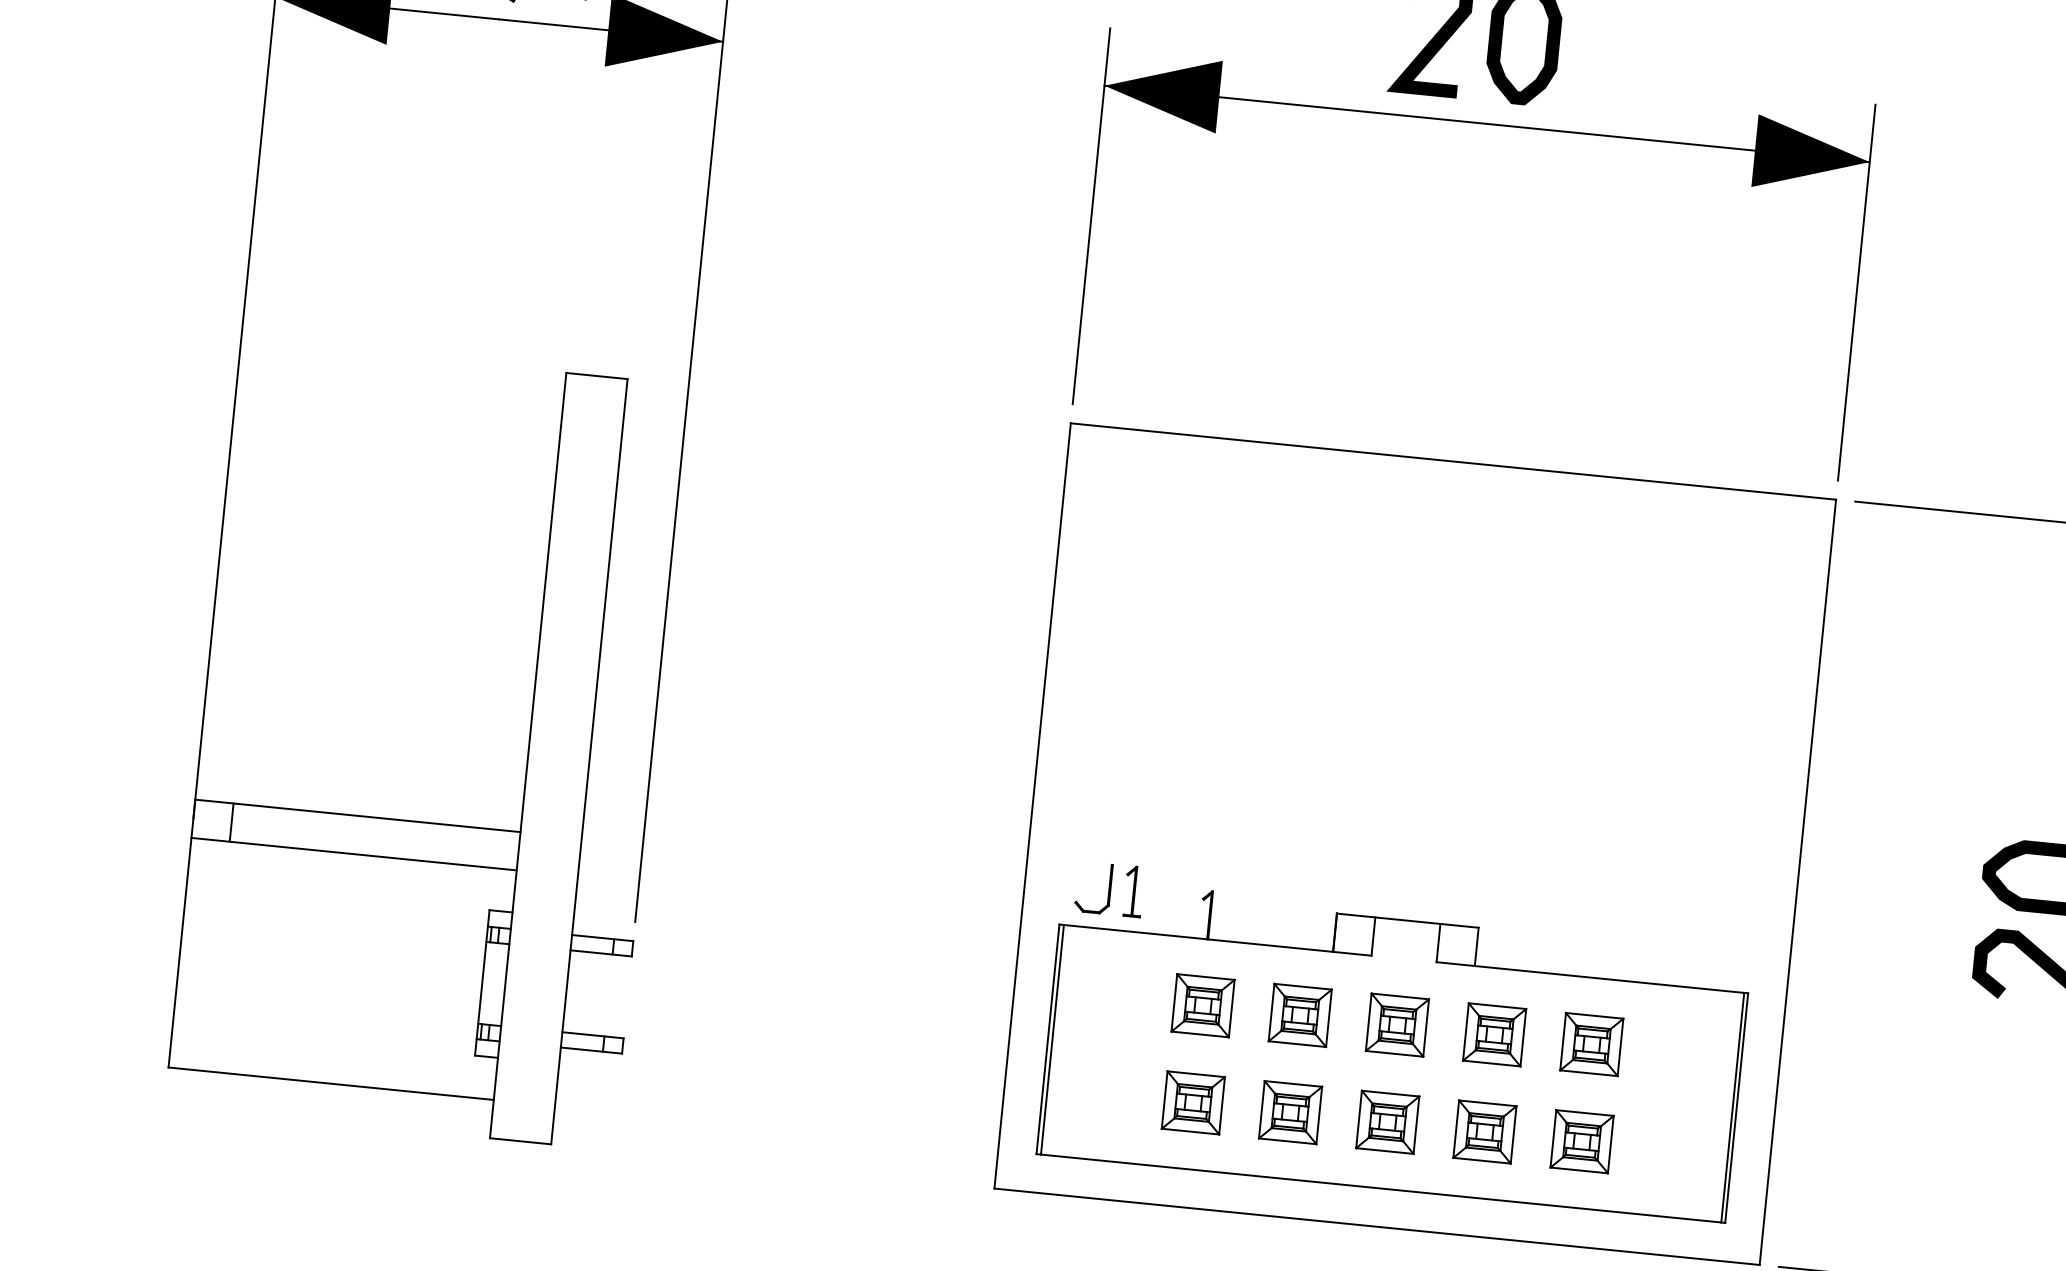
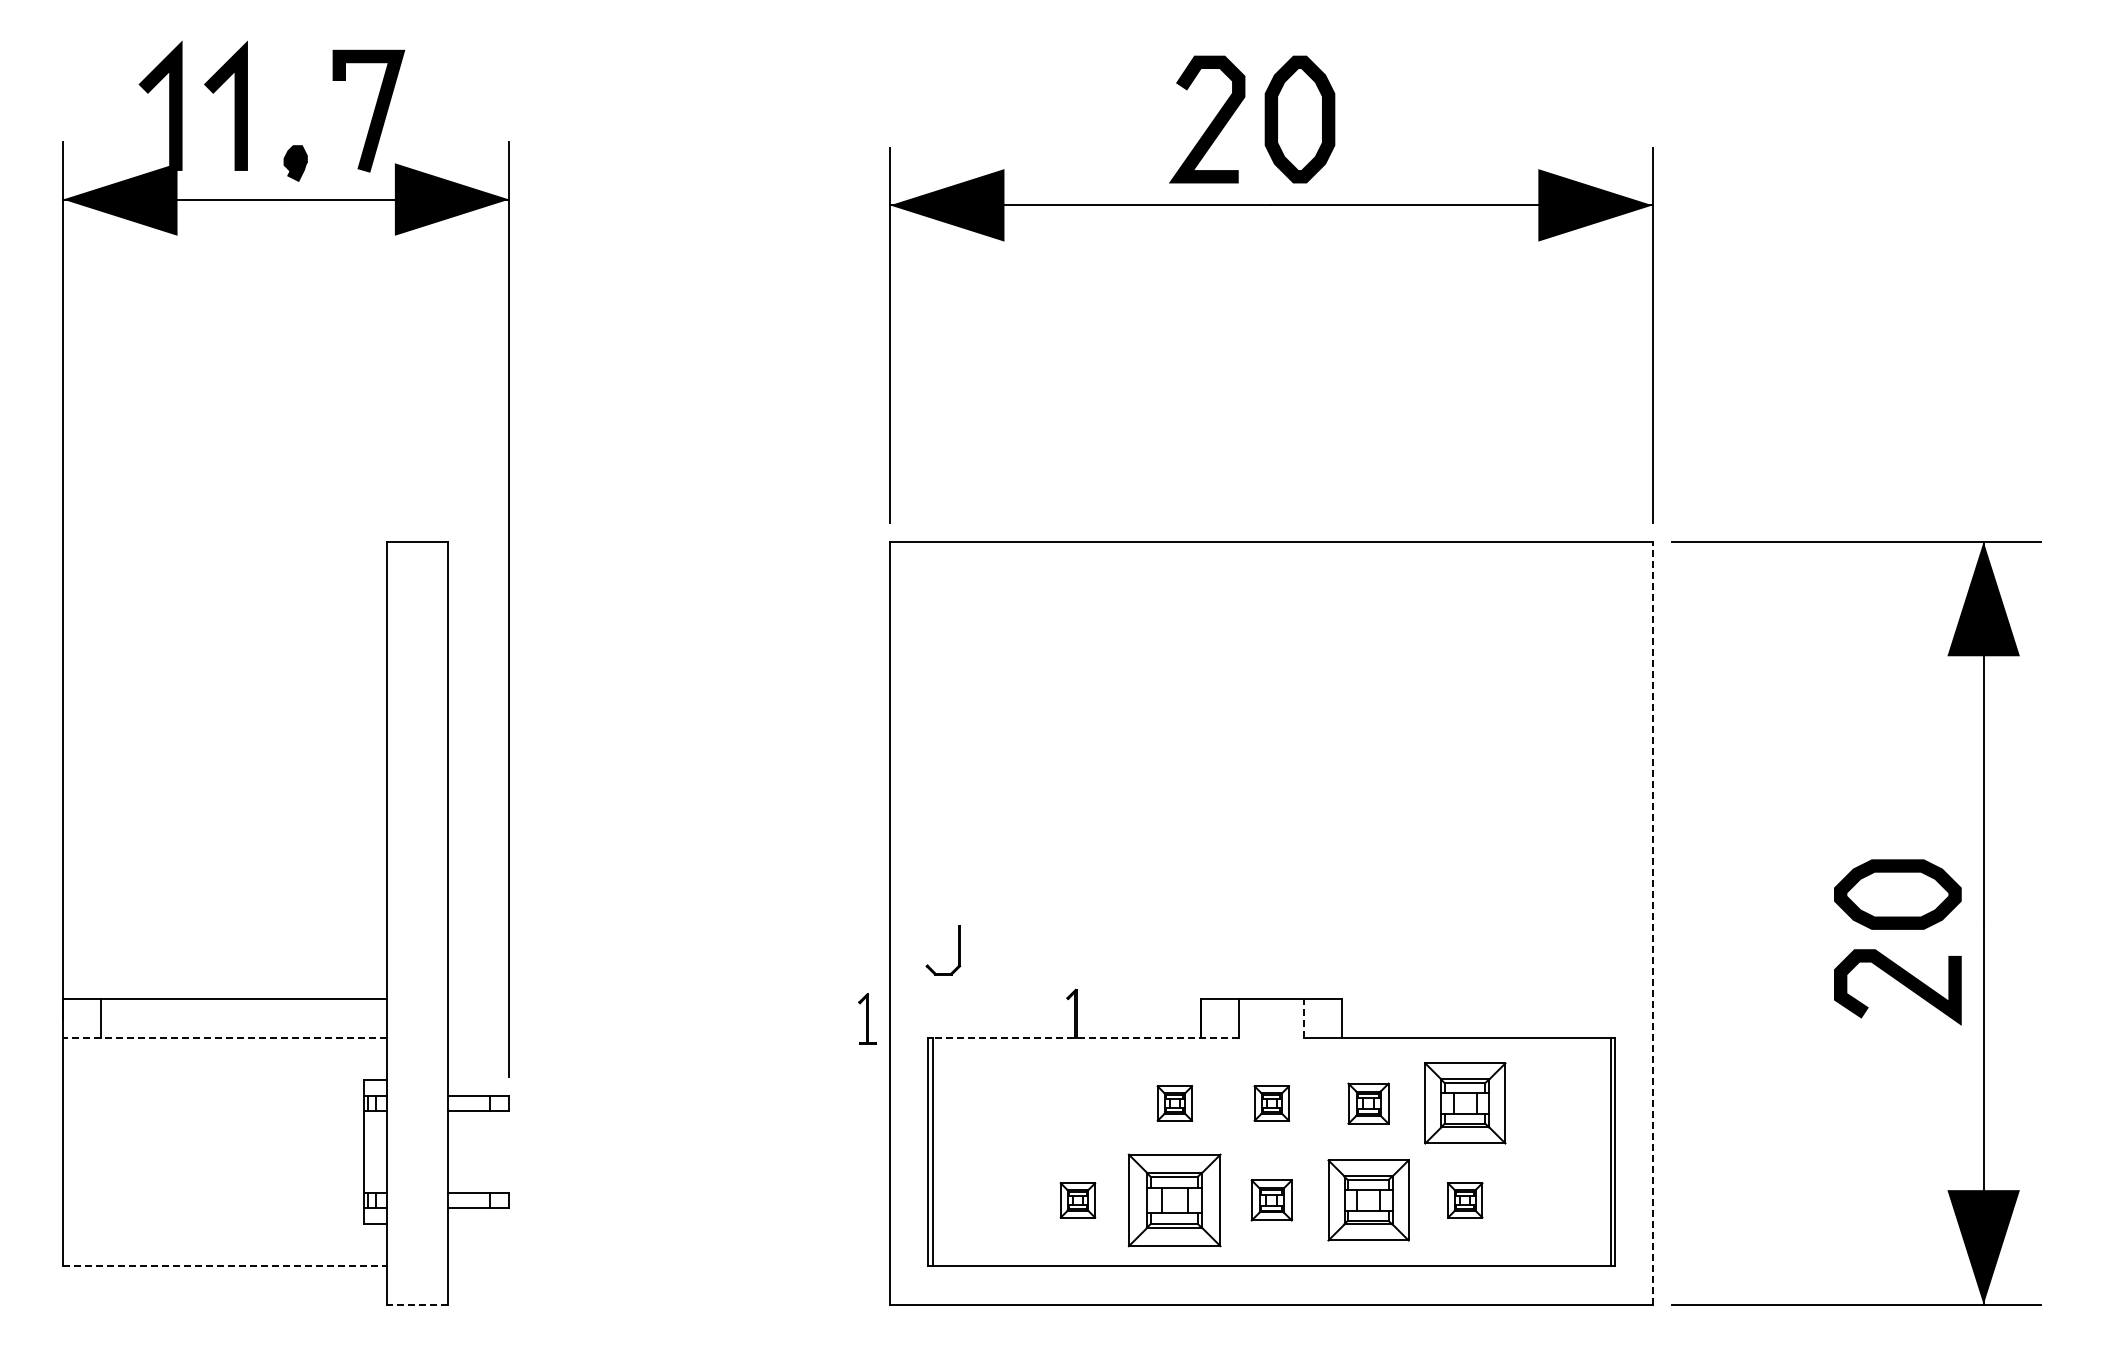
line: (353, 853) -> (224, 1037), solid -> dashed
line: (1797, 881) -> (1652, 922), solid -> dashed
part: (1108, 889) -> (958, 950), moved
part: (1133, 891) -> (867, 1018), moved
line: (1217, 940) -> (1085, 1037), solid -> dashed
line: (1438, 943) -> (1304, 1018), solid -> dashed
part: (1202, 1005) -> (1077, 1103), removed
part: (1299, 1015) -> (1174, 1103), size x0.6
part: (1397, 1025) -> (1271, 1103), size x0.6
part: (1494, 1034) -> (1368, 1103), size x0.7
part: (1591, 1044) -> (1465, 1103), size x1.4
line: (331, 1083) -> (225, 1266), solid -> dashed
part: (1192, 1102) -> (1077, 1200), size x0.6
part: (1290, 1112) -> (1174, 1200), size x1.6
part: (1387, 1122) -> (1271, 1200), size x0.7
part: (1484, 1132) -> (1368, 1200), size x1.4
line: (520, 1141) -> (417, 1304), solid -> dashed
part: (1581, 1141) -> (1464, 1200), size x0.6

